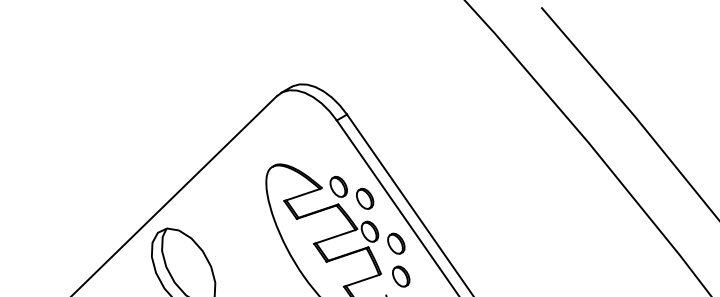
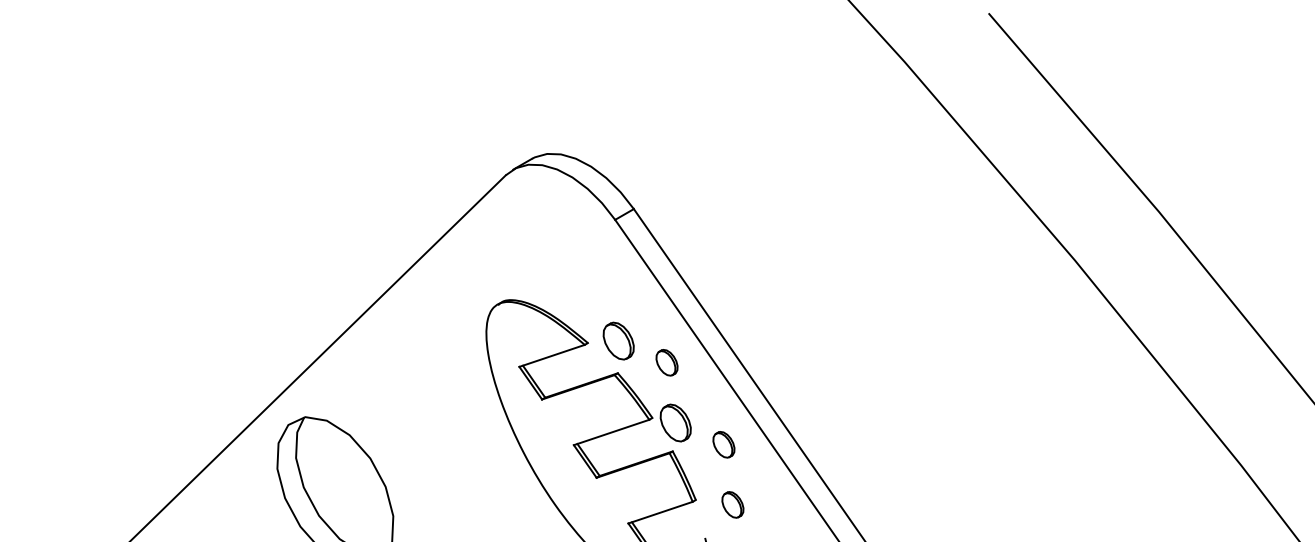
part: (365, 198) -> (667, 362), size x0.7
part: (396, 243) -> (724, 444), size x0.7
part: (401, 276) -> (733, 504), size x0.7

